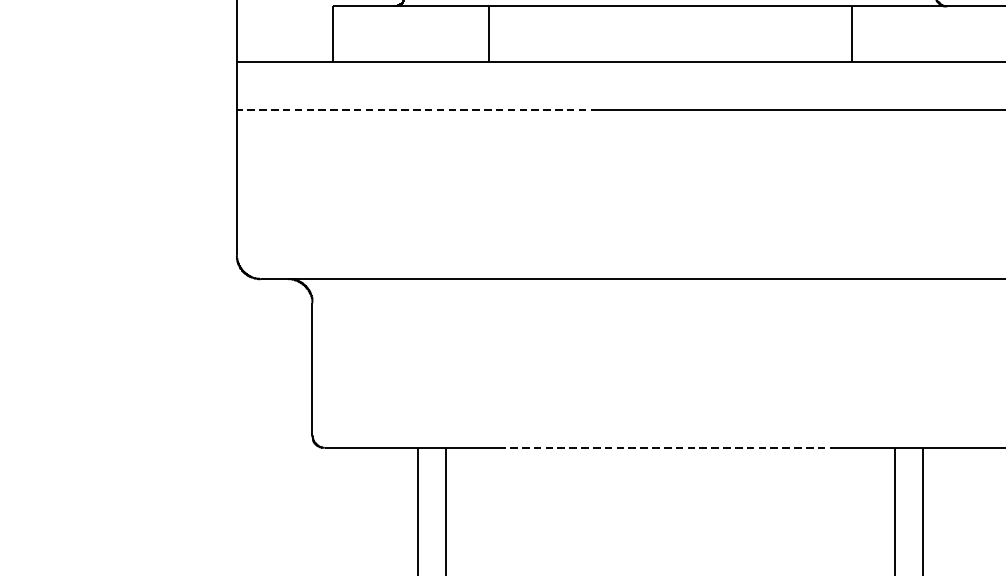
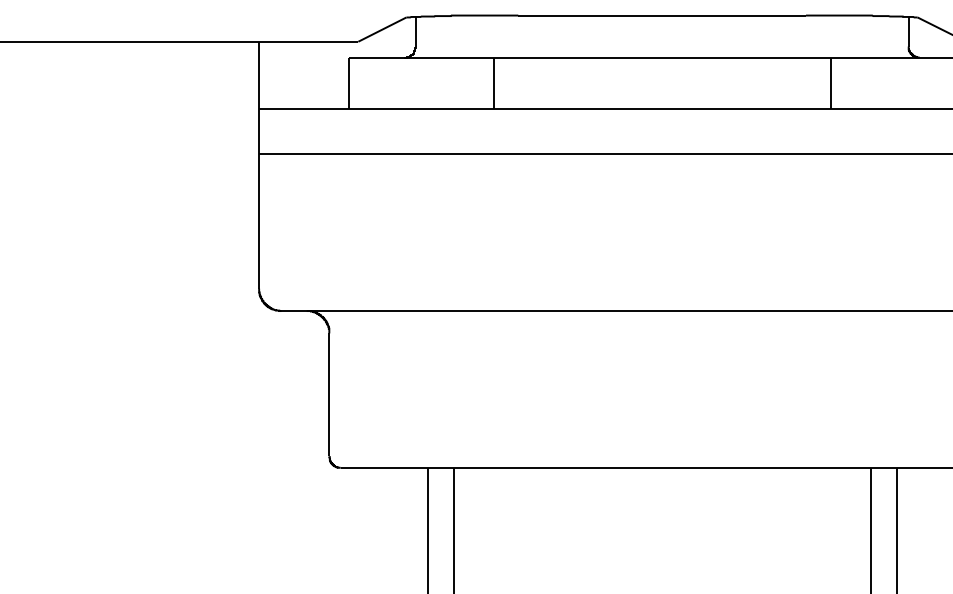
line: (418, 110) -> (427, 154), dashed -> solid
line: (669, 447) -> (661, 467), dashed -> solid

